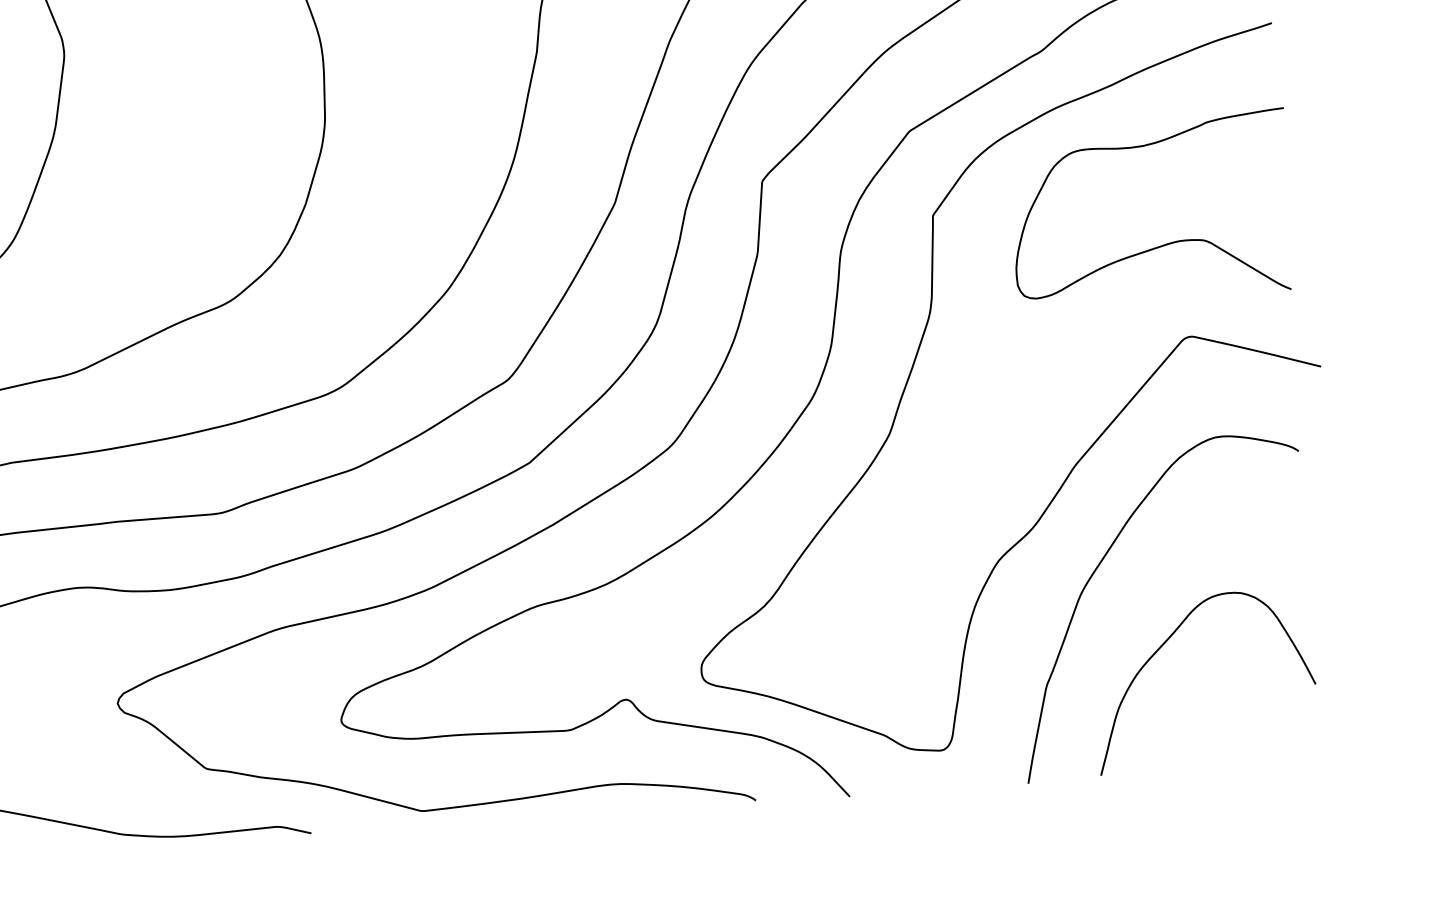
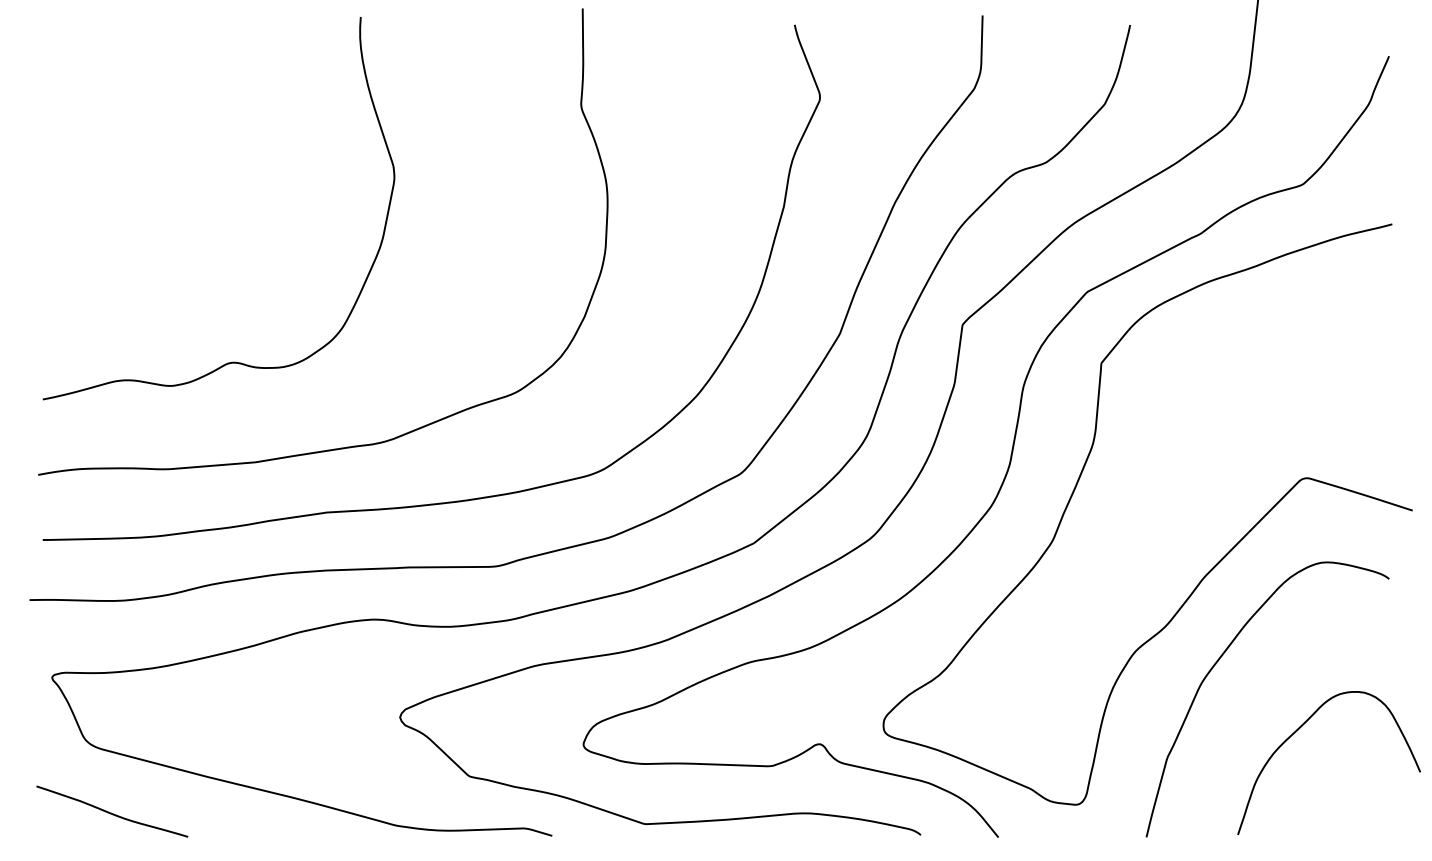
curve: (1161, 244) -> (1288, 400), removed
curve: (1163, 645) -> (1297, 731), moved

